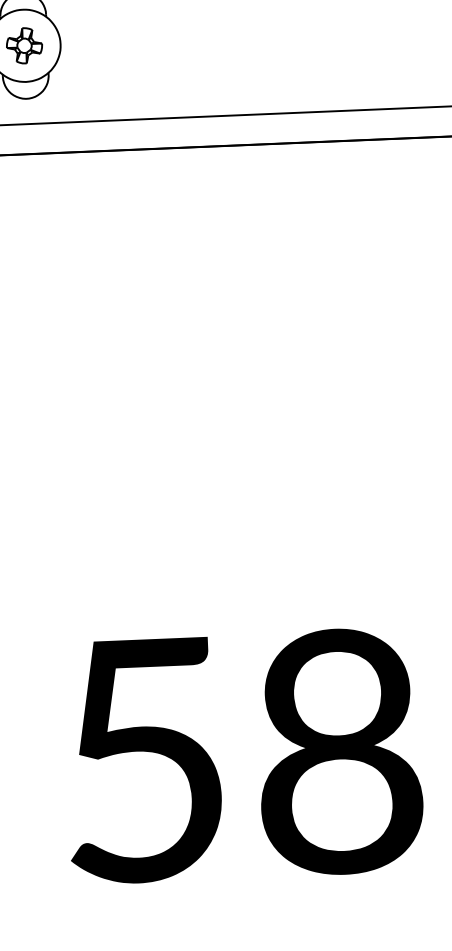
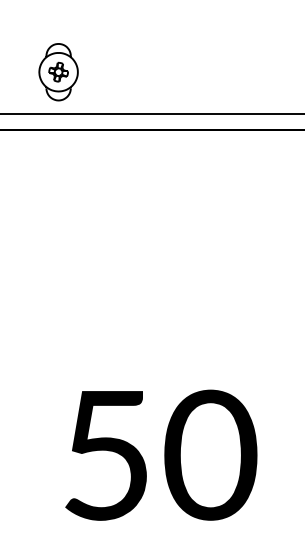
text: (339, 752) -> (210, 455), 58 -> 50

